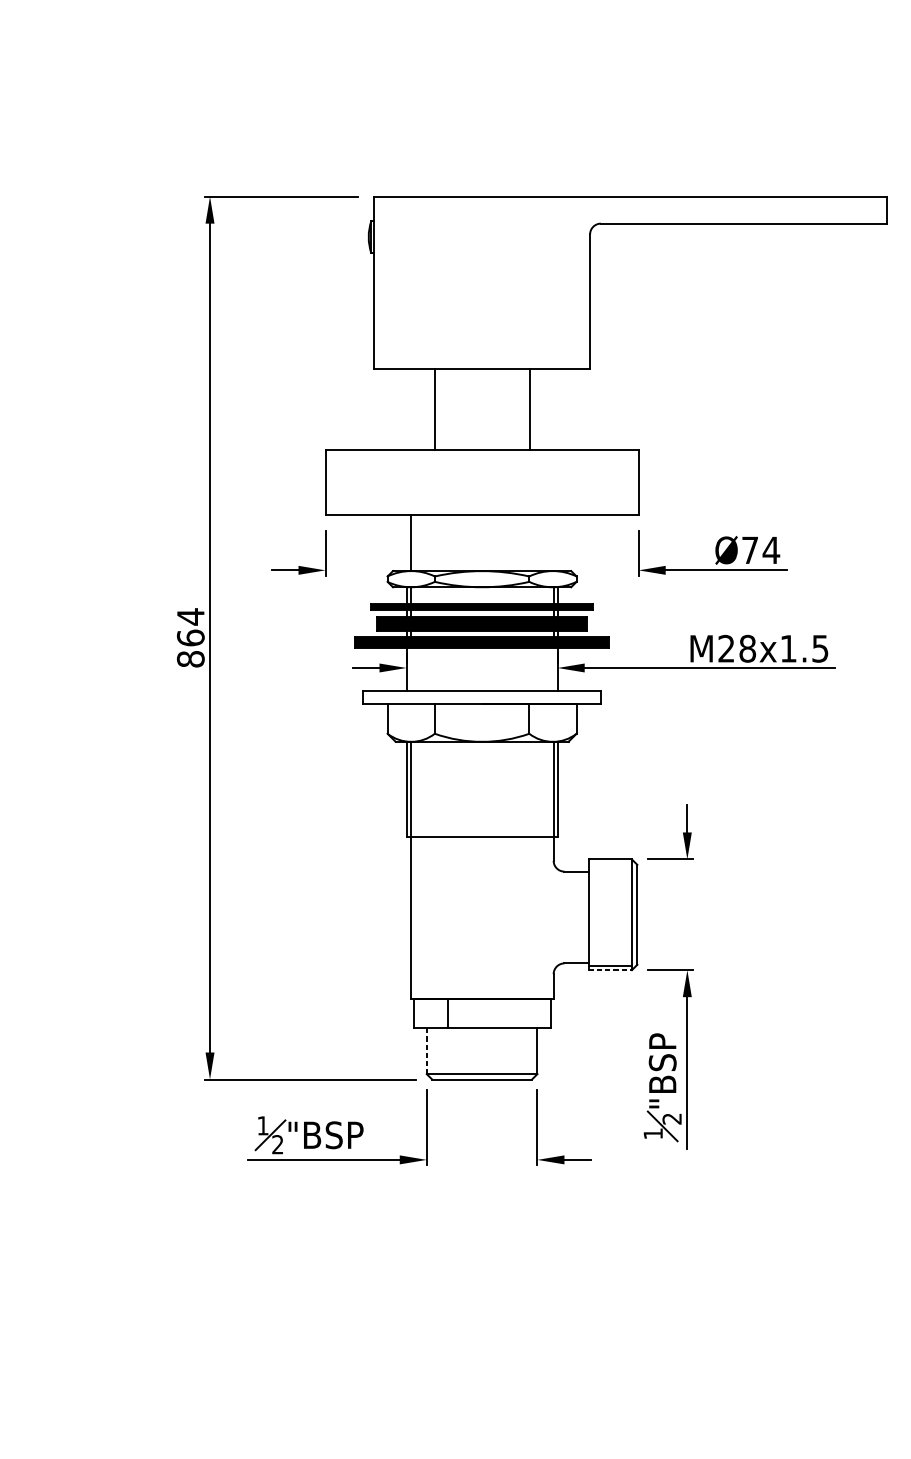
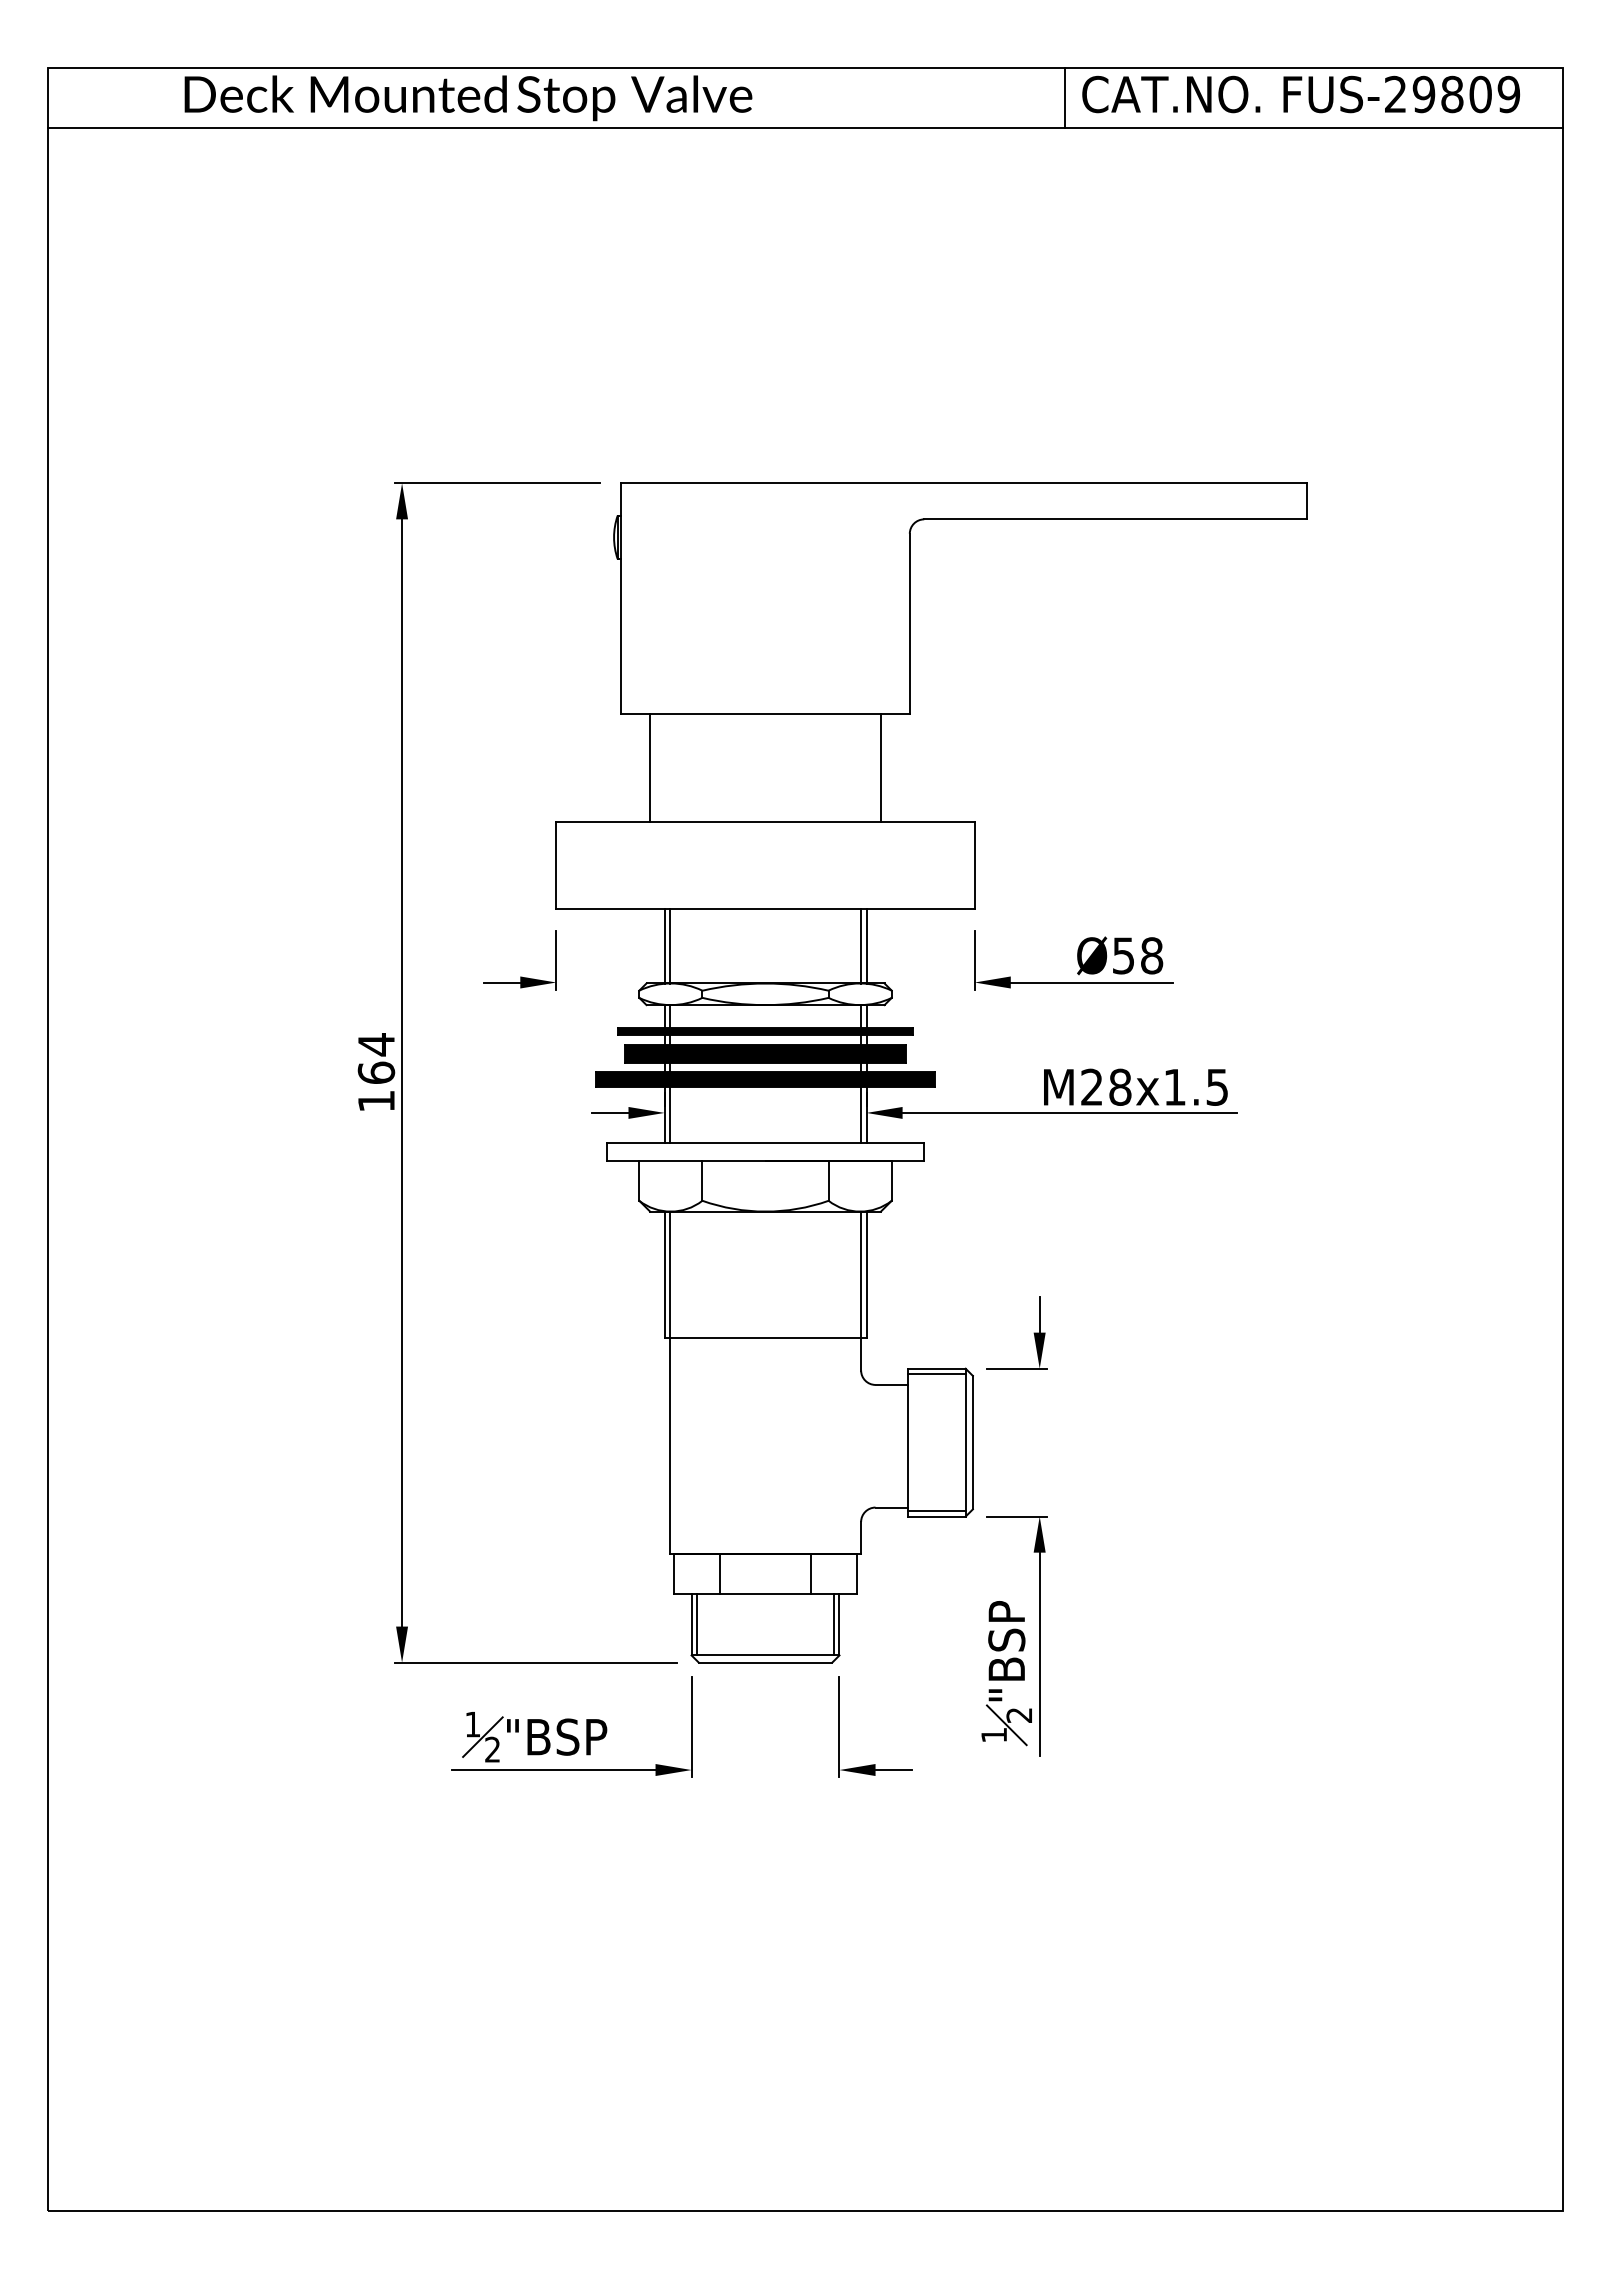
line: (435, 410) -> (650, 768), moved
line: (529, 410) -> (880, 768), moved
line: (406, 542) -> (664, 945), added
line: (553, 542) -> (861, 945), added
line: (557, 542) -> (866, 945), added
text: (761, 550) -> (1138, 955), Ø74 -> Ø58
text: (190, 659) -> (376, 1101), 864 -> 164
line: (410, 669) -> (669, 1114), added
line: (553, 669) -> (861, 1114), added
line: (610, 863) -> (936, 1374), added
line: (610, 970) -> (936, 1516), dashed -> solid
line: (516, 1013) -> (811, 1574), added
line: (426, 1050) -> (691, 1624), dashed -> solid
line: (431, 1050) -> (697, 1624), added
line: (533, 1050) -> (834, 1624), added

